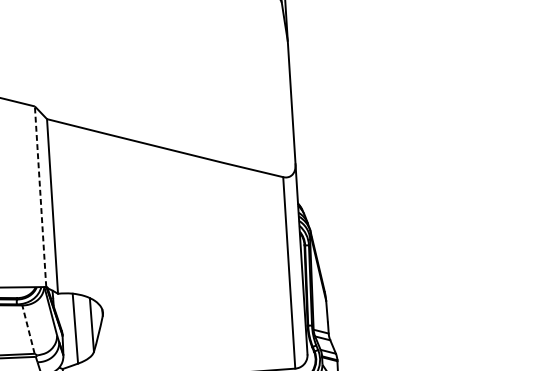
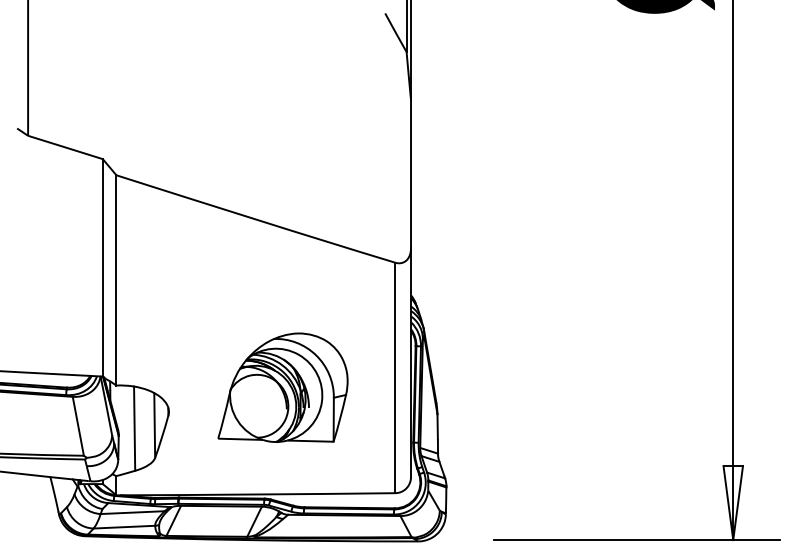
line: (40, 196) -> (102, 267), dashed -> solid
part: (196, 286) -> (282, 387), added
line: (28, 329) -> (78, 426), dashed -> solid

